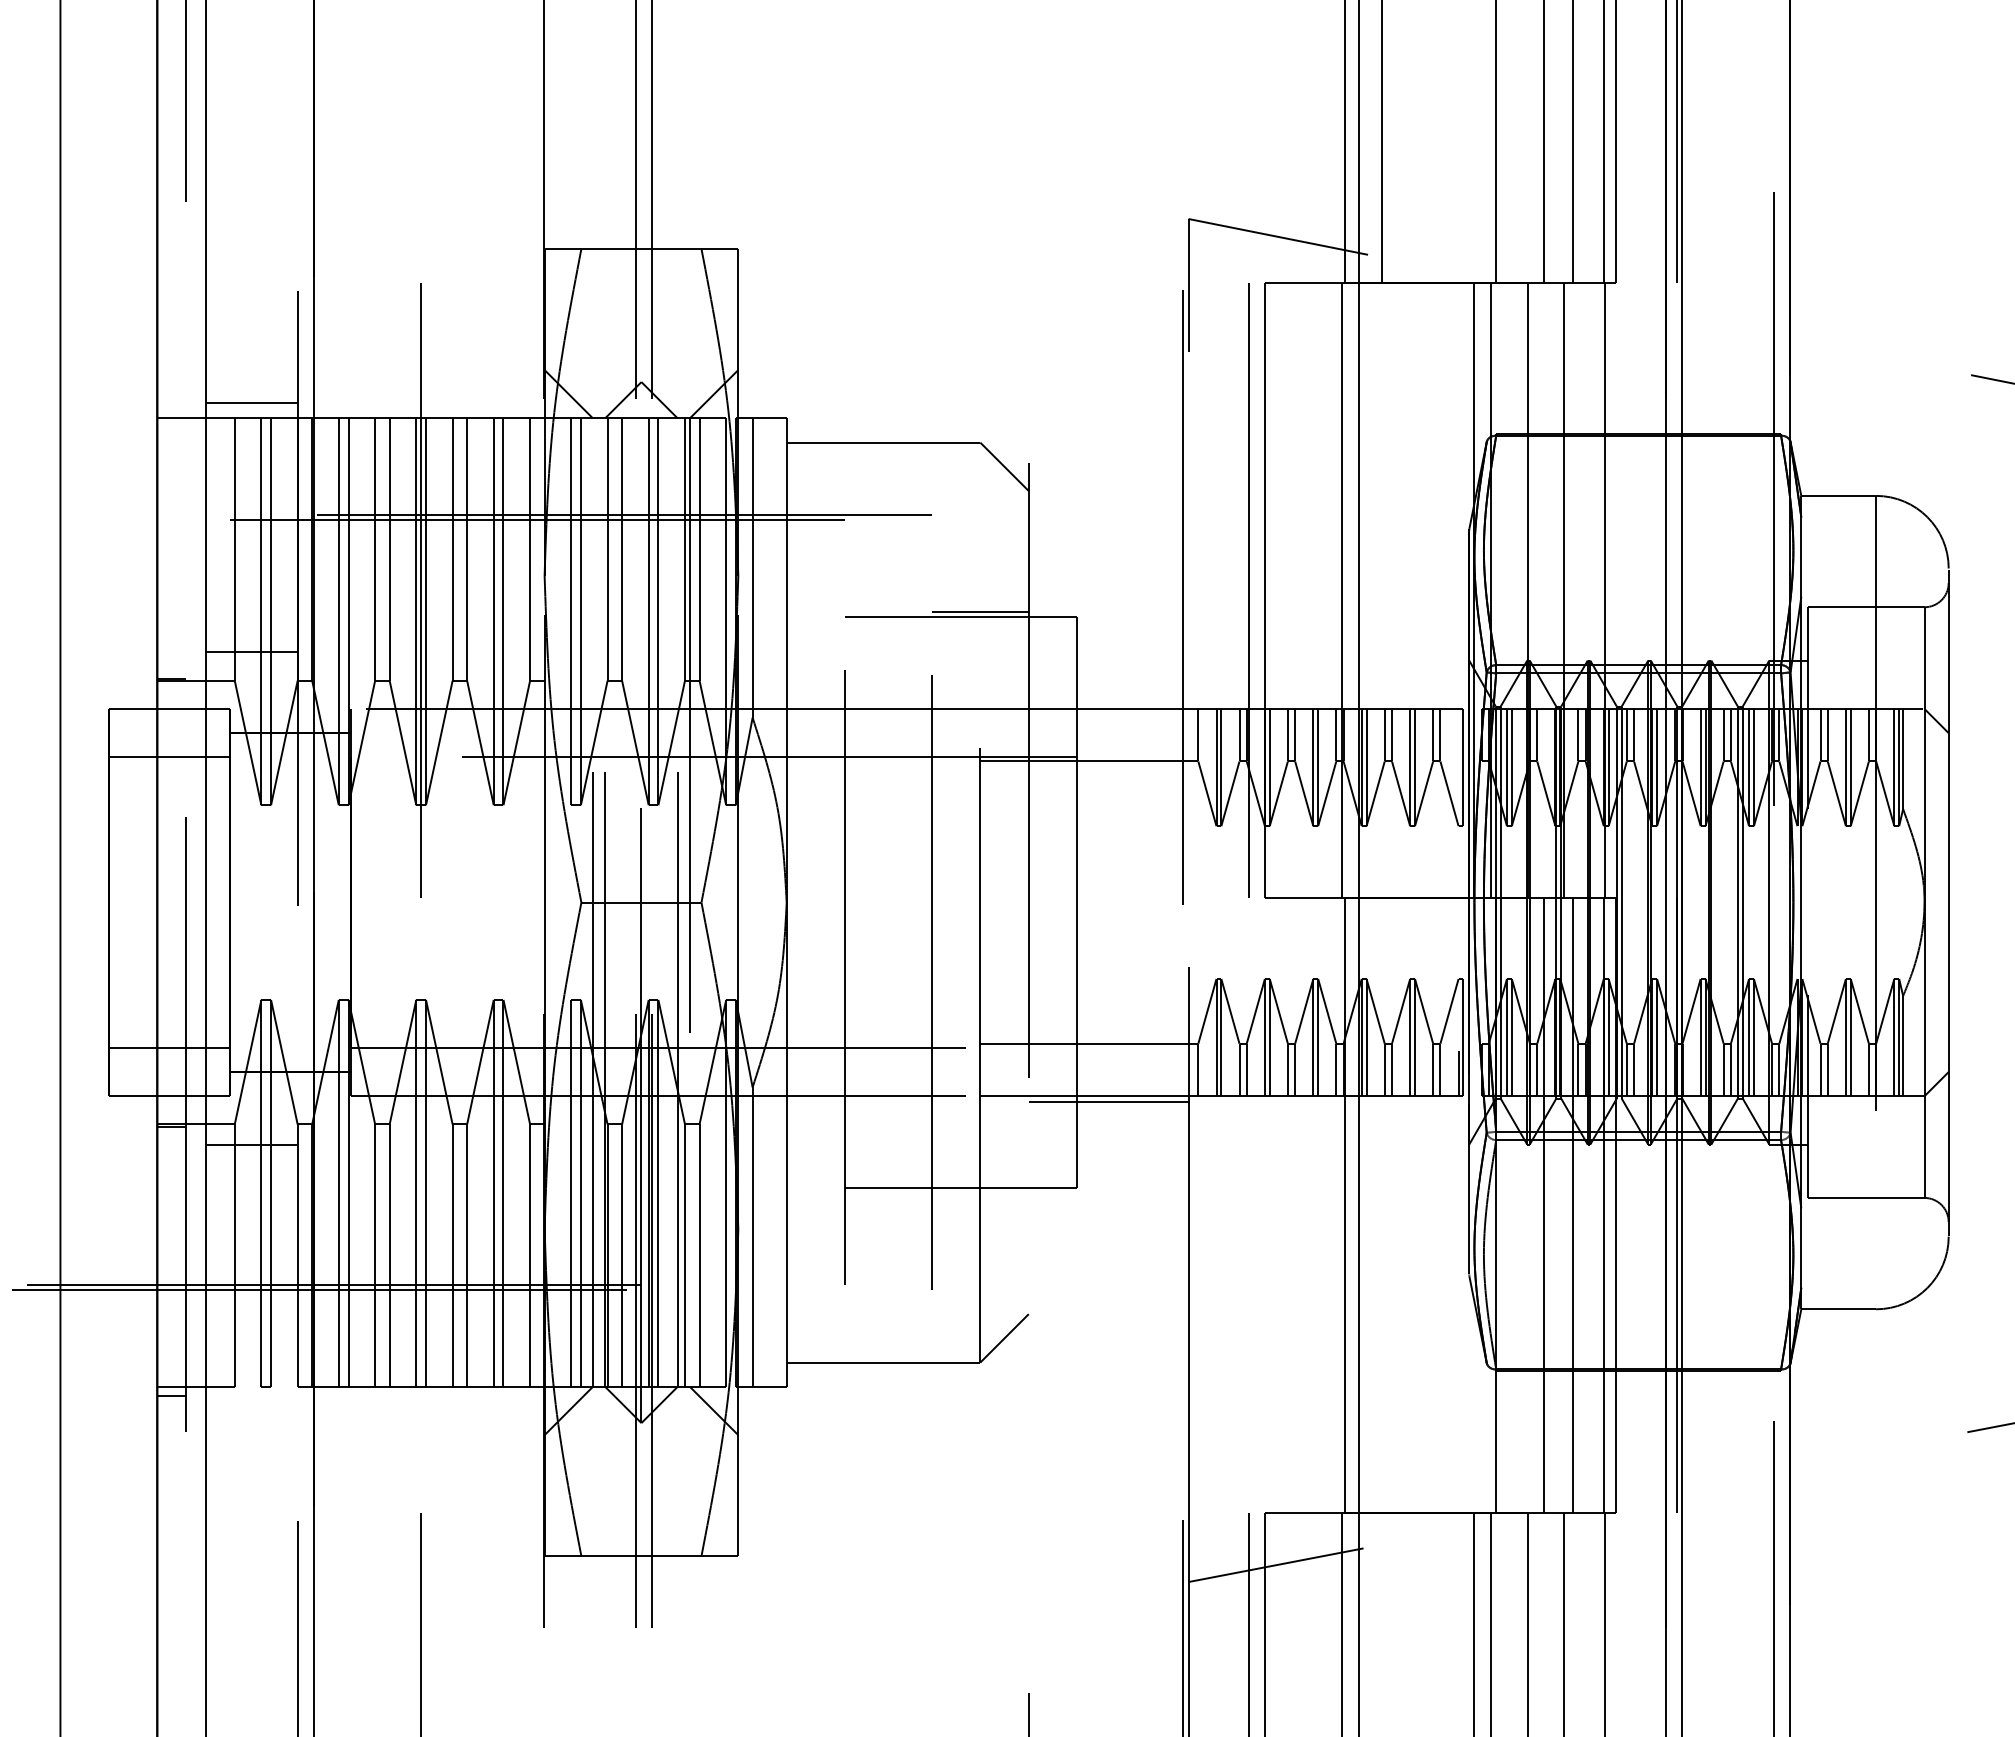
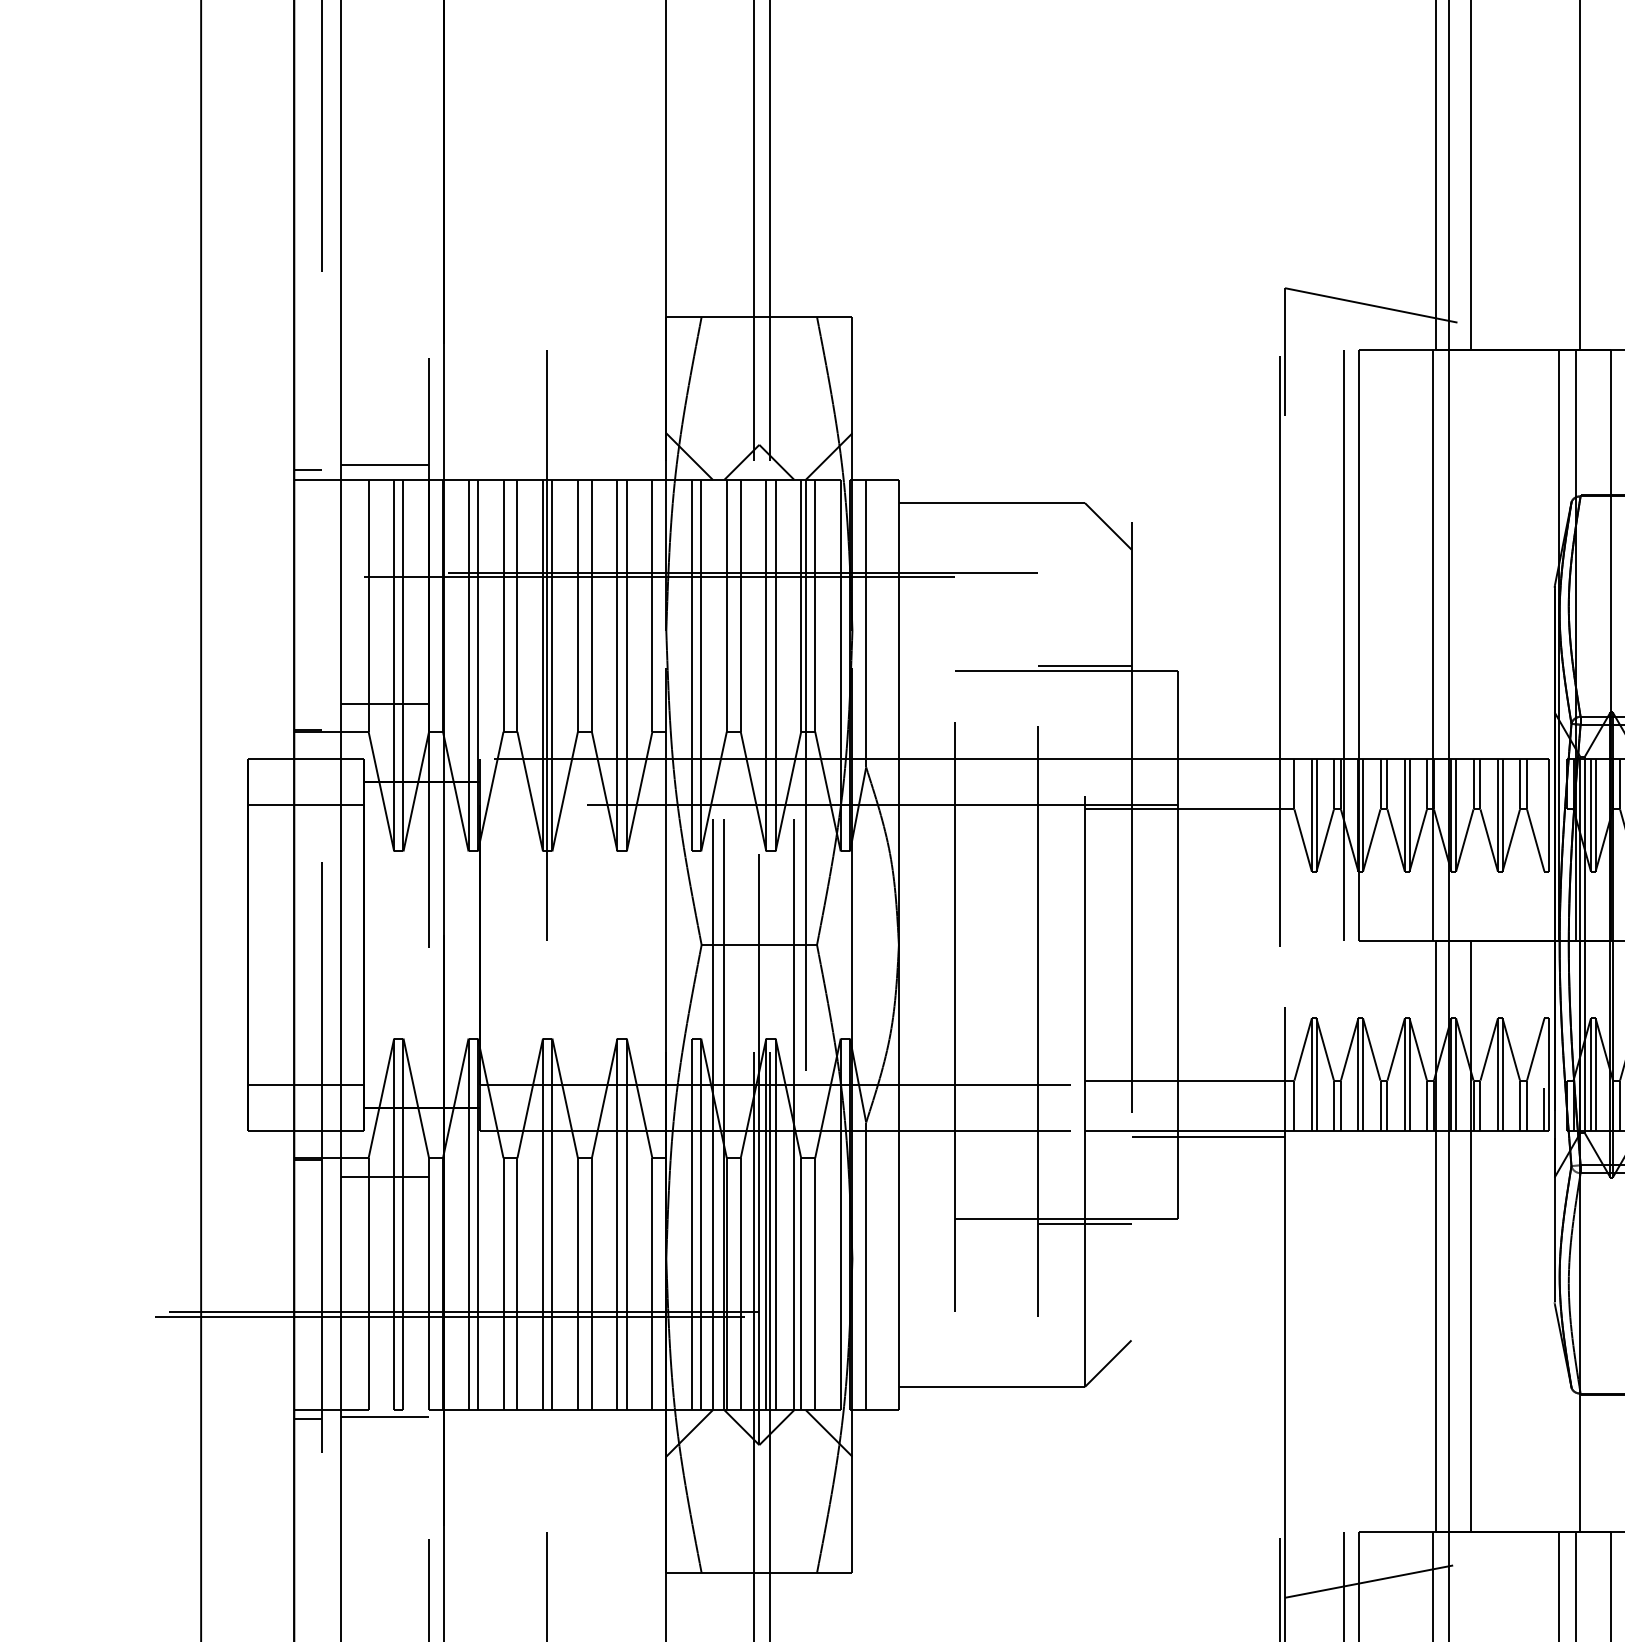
line: (171, 408) -> (307, 470), added
line: (979, 1193) -> (1084, 1224), added
line: (1382, 1205) -> (1471, 1236), added
line: (251, 1393) -> (384, 1416), added

